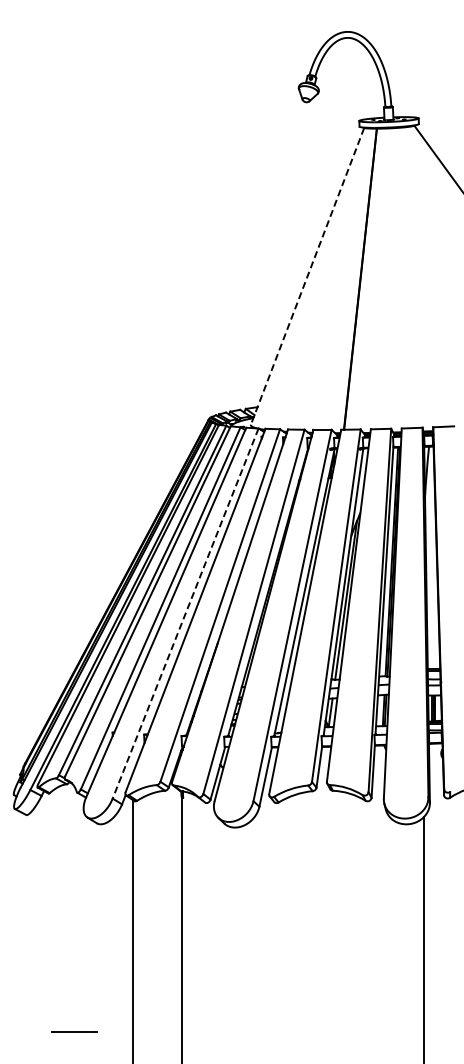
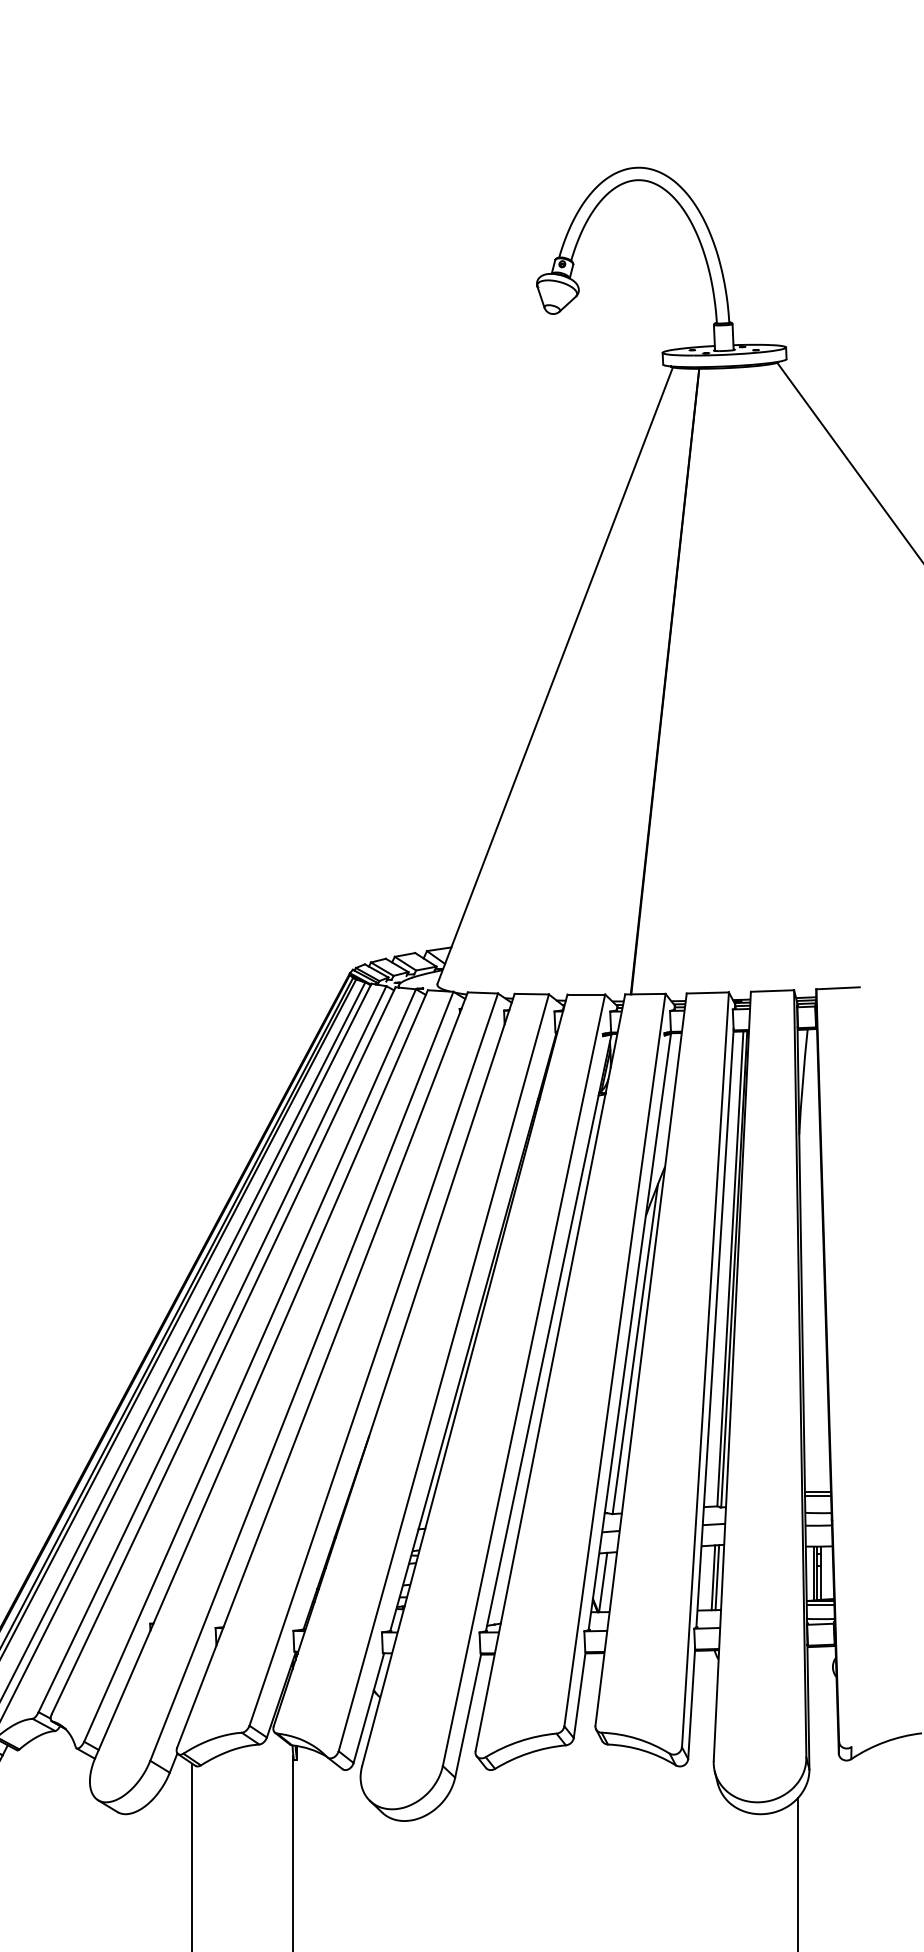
line: (307, 276) -> (555, 675), dashed -> solid
line: (185, 613) -> (301, 1376), dashed -> solid

